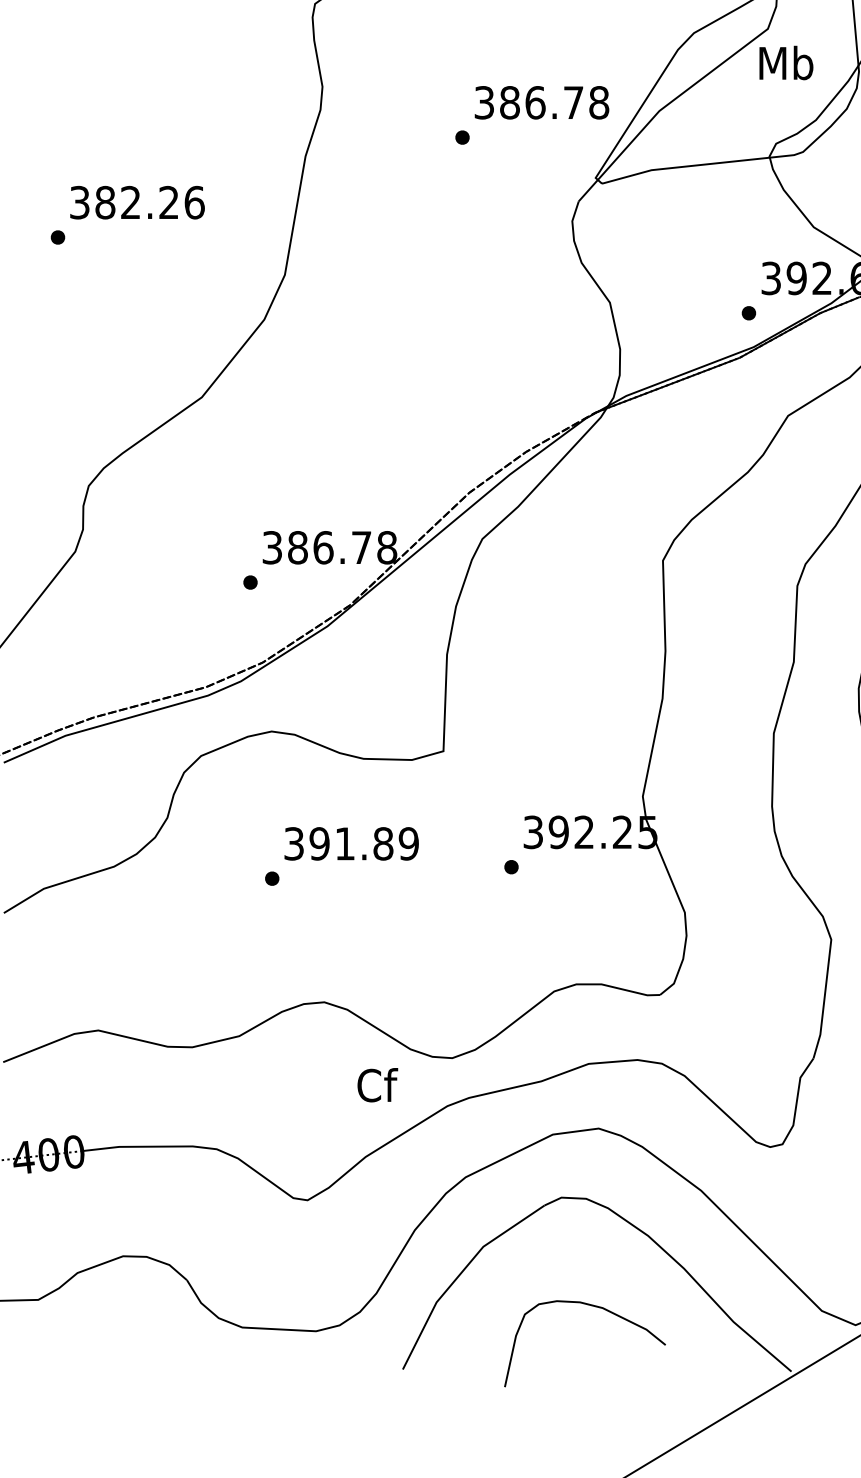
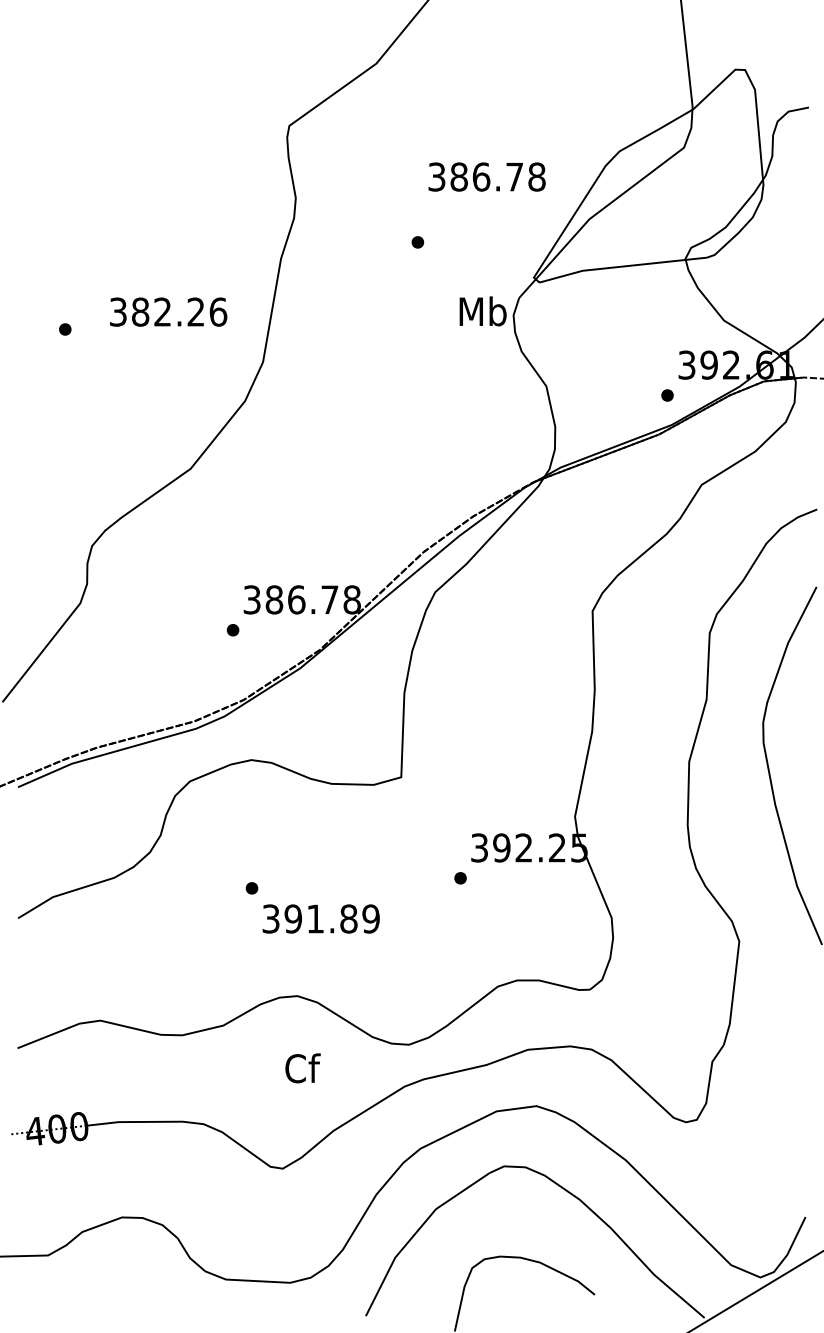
text: (785, 63) -> (482, 311), moved
text: (541, 102) -> (486, 176), moved
text: (137, 201) -> (168, 311), moved
text: (350, 843) -> (320, 918), moved
text: (377, 1085) -> (302, 1068), moved

